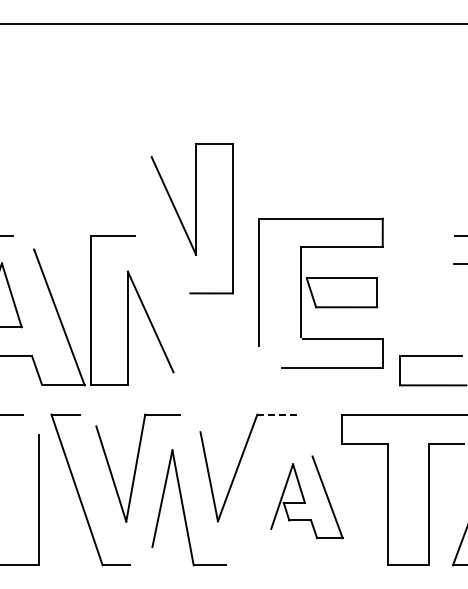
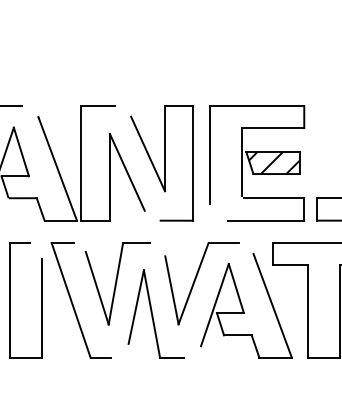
part: (191, 218) -> (161, 163), moved
part: (320, 292) -> (256, 162), moved
line: (277, 414) -> (224, 242), dashed -> solid
part: (306, 497) -> (246, 306), size x1.67

